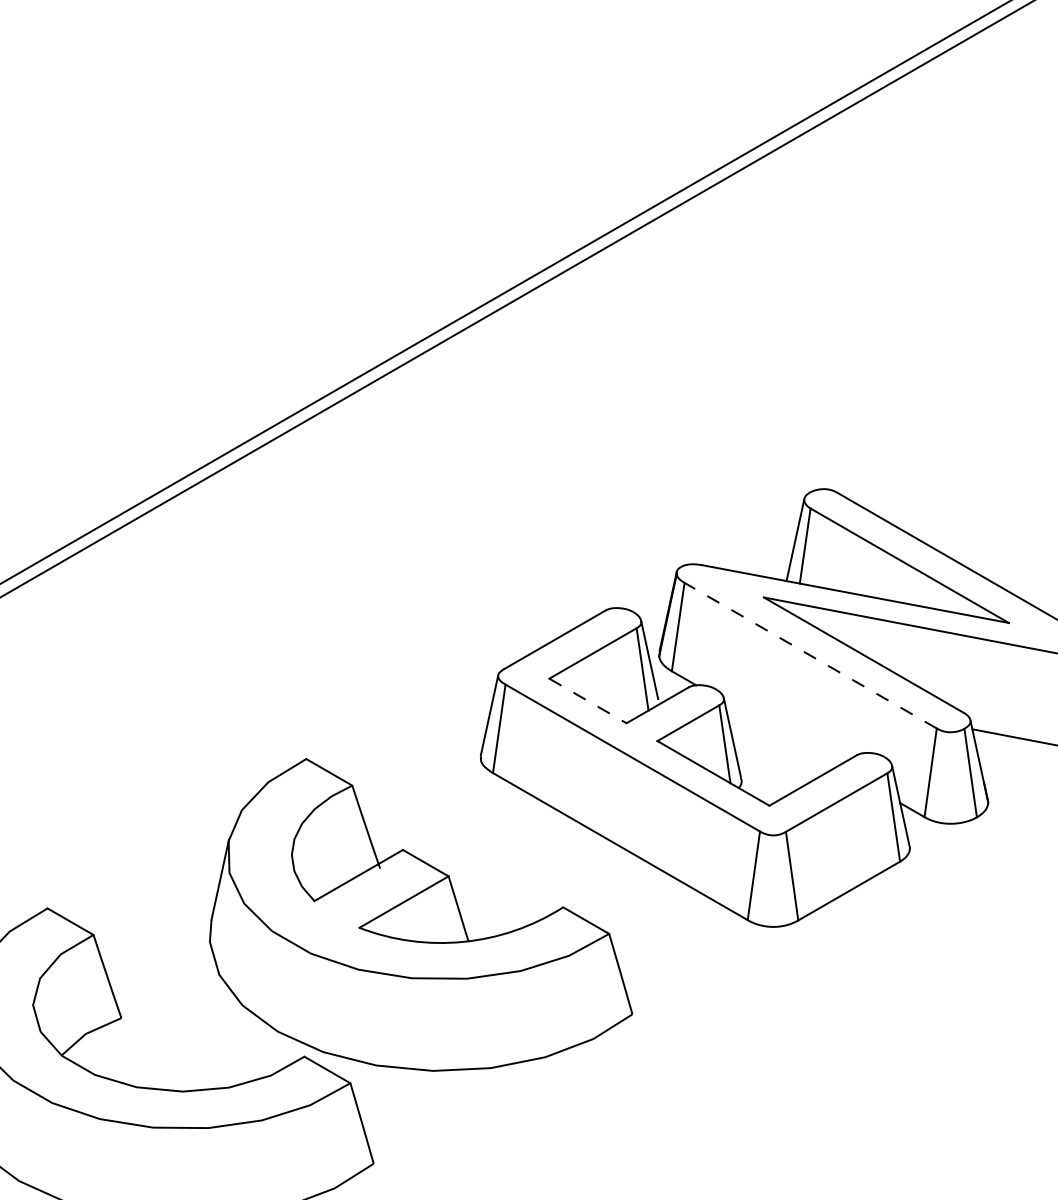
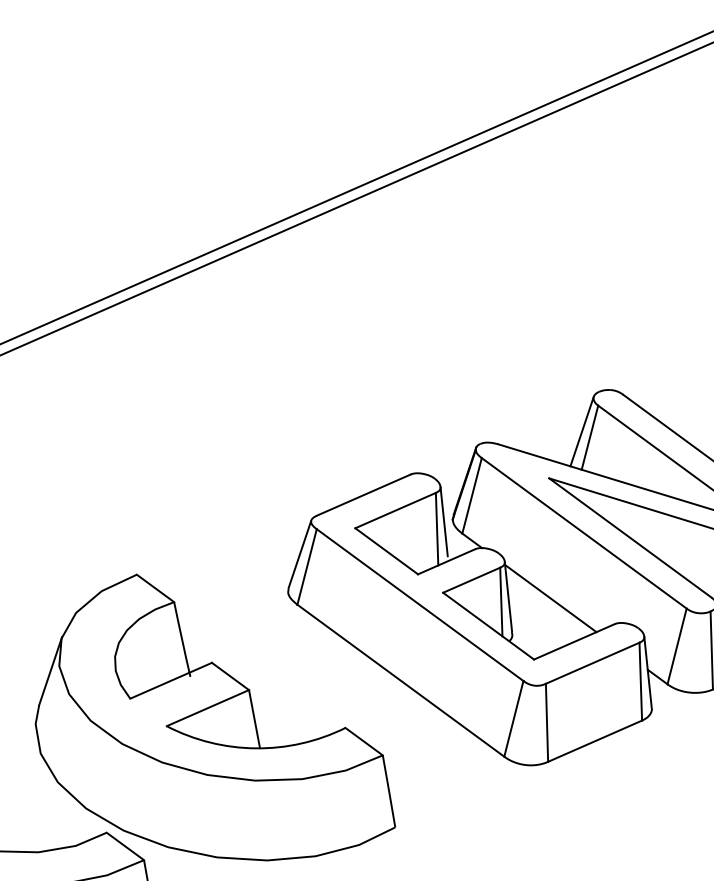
line: (810, 655) -> (584, 533), dashed -> solid
line: (587, 700) -> (386, 550), dashed -> solid
line: (780, 733) -> (550, 597), added

